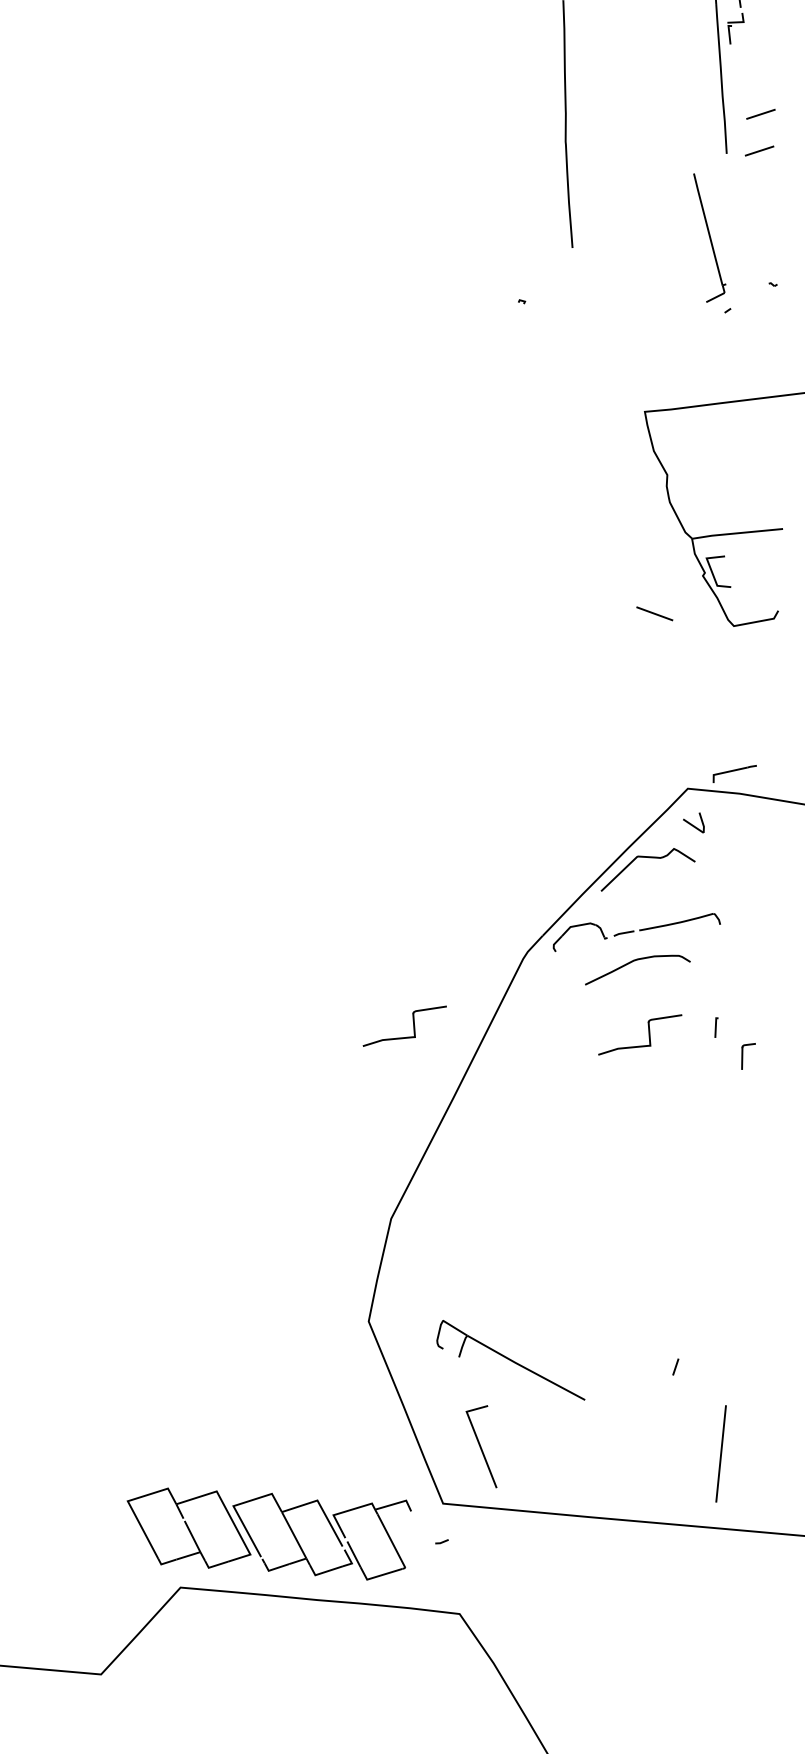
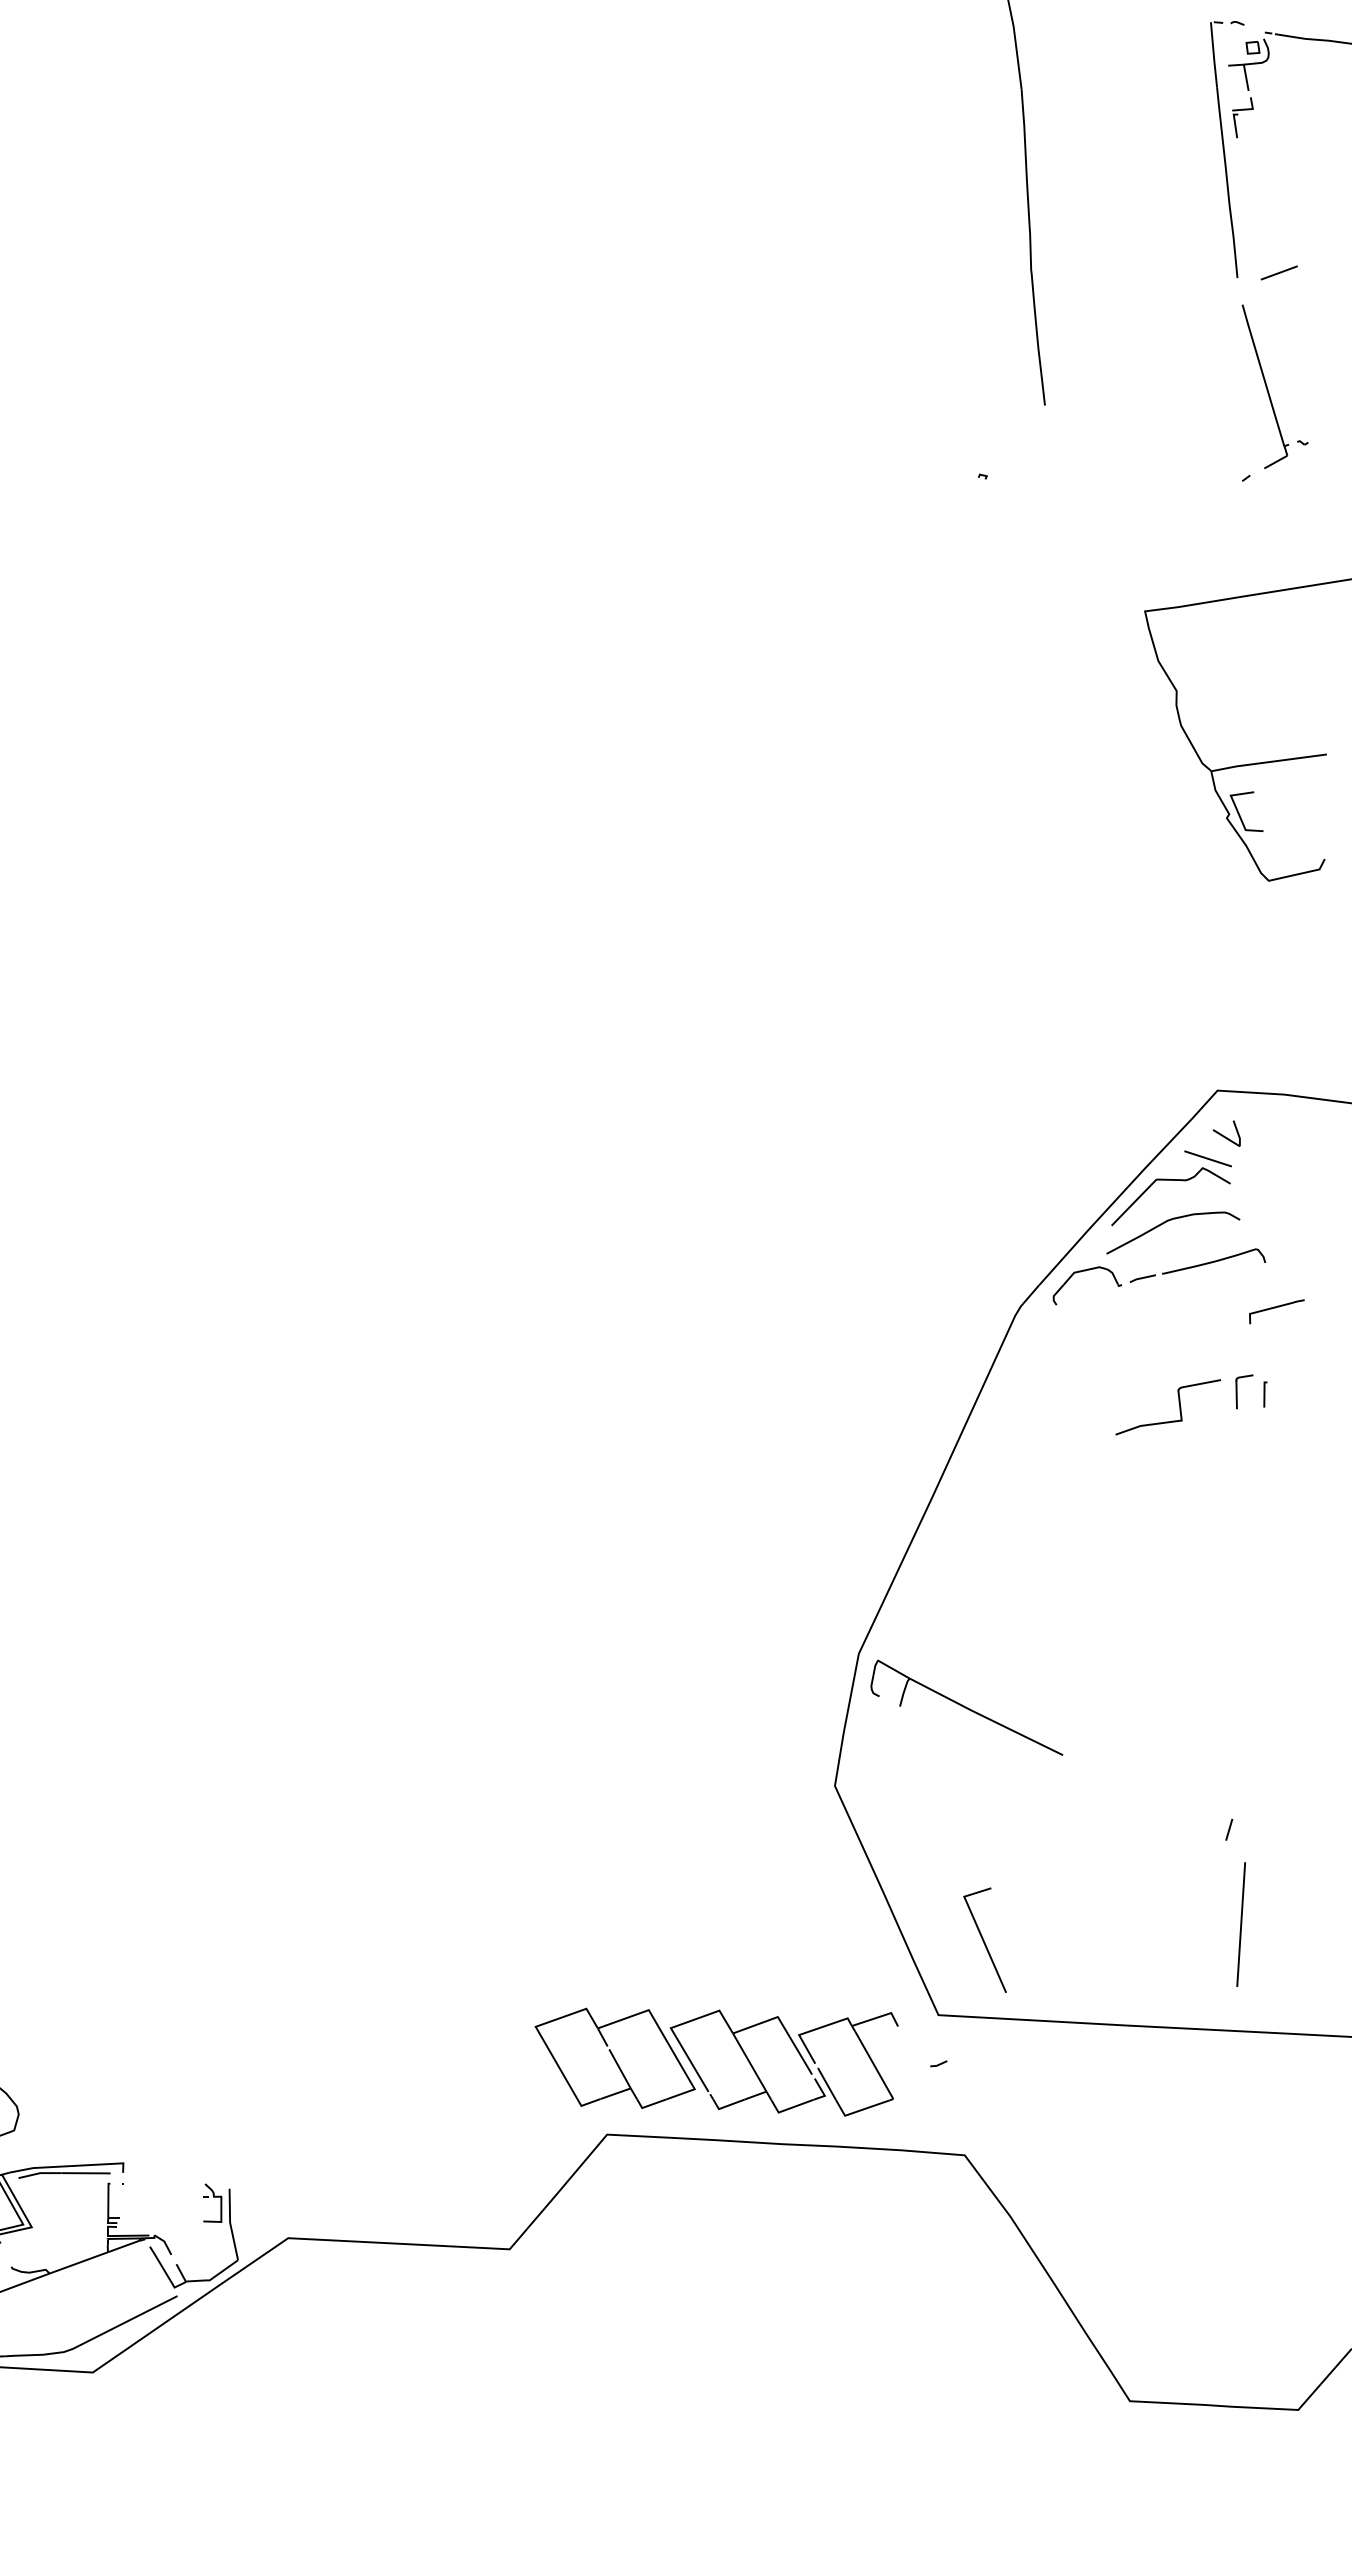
line: (760, 113) -> (1278, 225), removed
part: (709, 238) -> (1265, 386), moved
line: (654, 613) -> (1207, 1158), moved
part: (734, 773) -> (1276, 1311), moved
curve: (634, 961) -> (1168, 1221), moved
curve: (412, 1023) -> (877, 1403), removed
curve: (743, 1056) -> (1237, 1391), moved
part: (511, 1359) -> (966, 1707), moved
line: (720, 1453) -> (1240, 1924), moved

